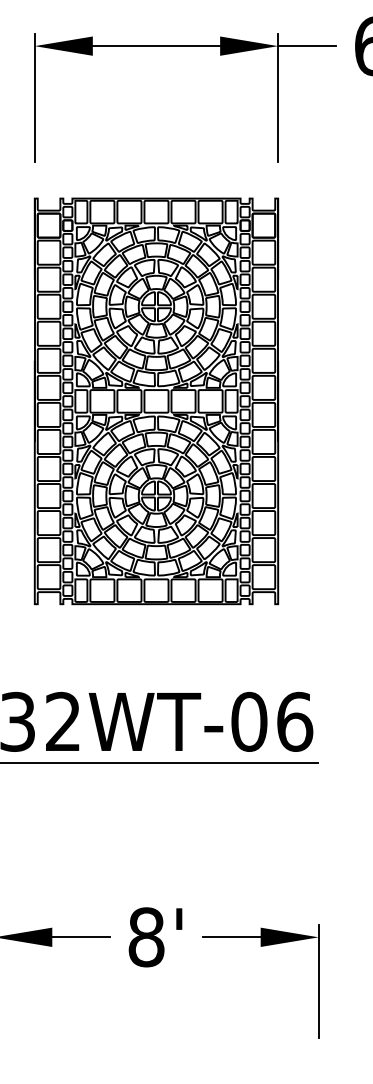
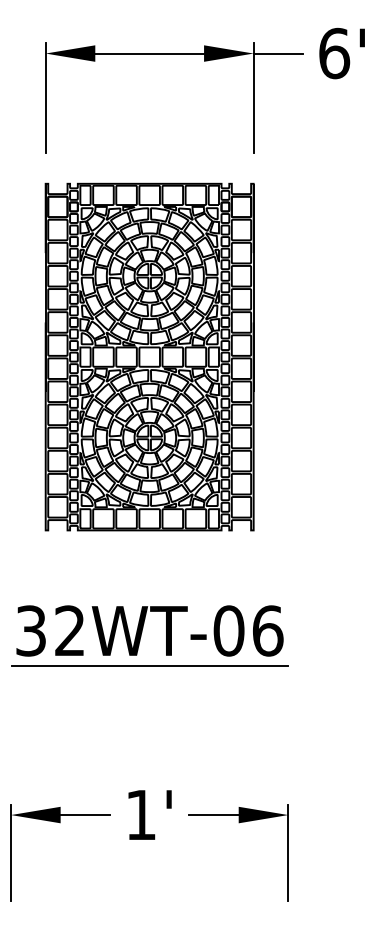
text: (146, 936) -> (141, 814), 8' -> 1'

